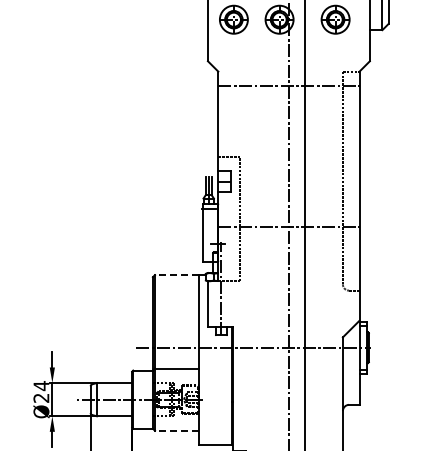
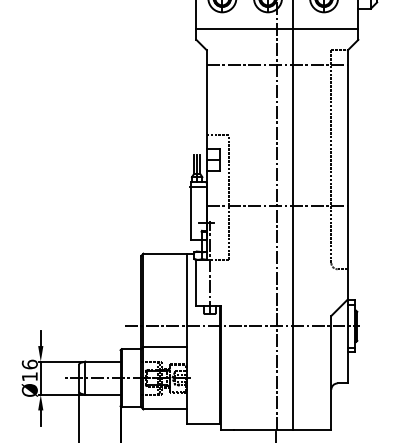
line: (288, 50) -> (276, 29), added
line: (176, 275) -> (164, 254), dashed -> solid
text: (41, 391) -> (29, 370), Ø24 -> Ø16
line: (176, 430) -> (164, 409), dashed -> solid

